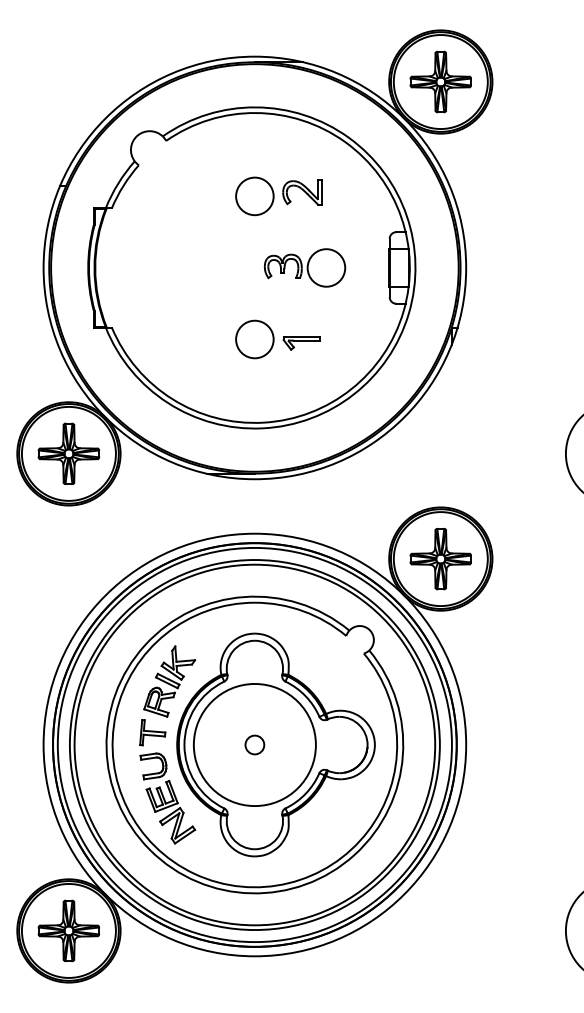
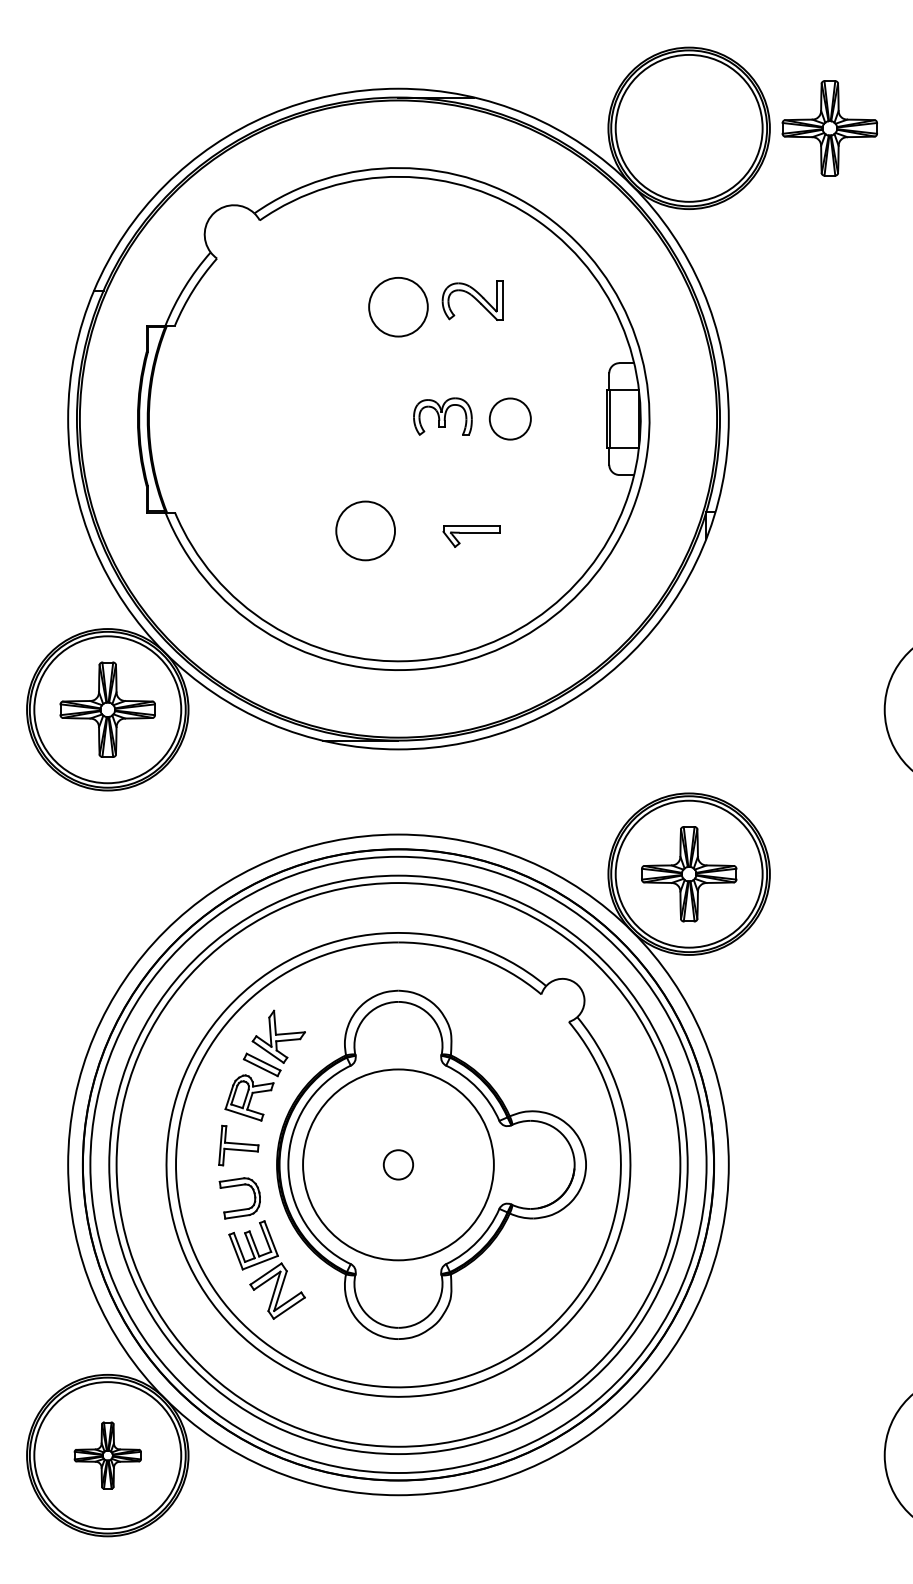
part: (440, 81) -> (829, 127), moved
circle: (326, 267) -> (510, 418), size x0.7
circle: (254, 339) -> (365, 530), moved
part: (68, 930) -> (107, 1454), size x0.7

